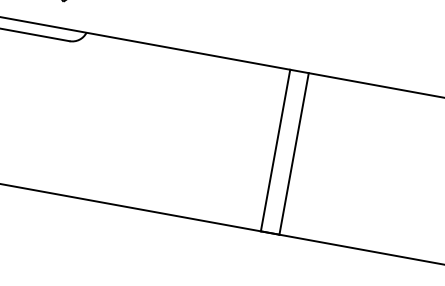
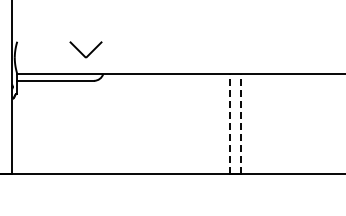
line: (275, 149) -> (229, 123), solid -> dashed
line: (294, 153) -> (241, 123), solid -> dashed

